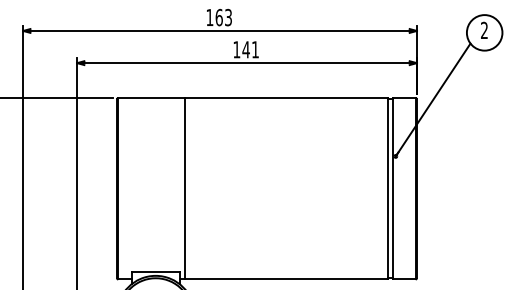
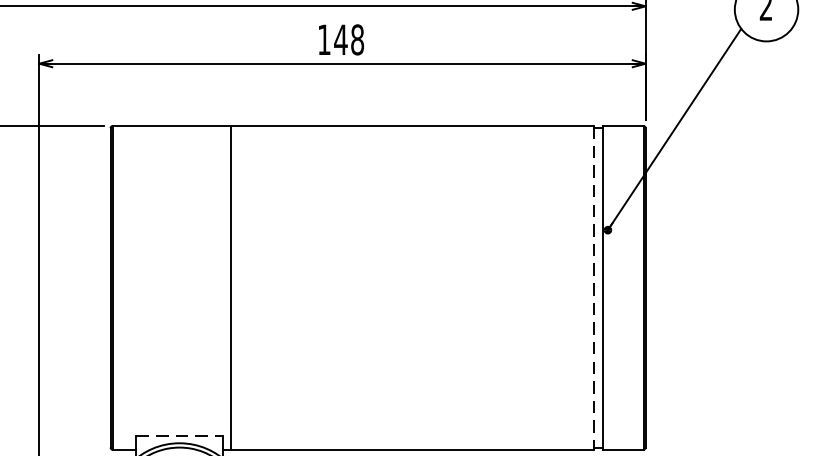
text: (255, 49) -> (357, 39), 141 -> 148
line: (387, 188) -> (593, 287), solid -> dashed
line: (156, 271) -> (180, 435), solid -> dashed

